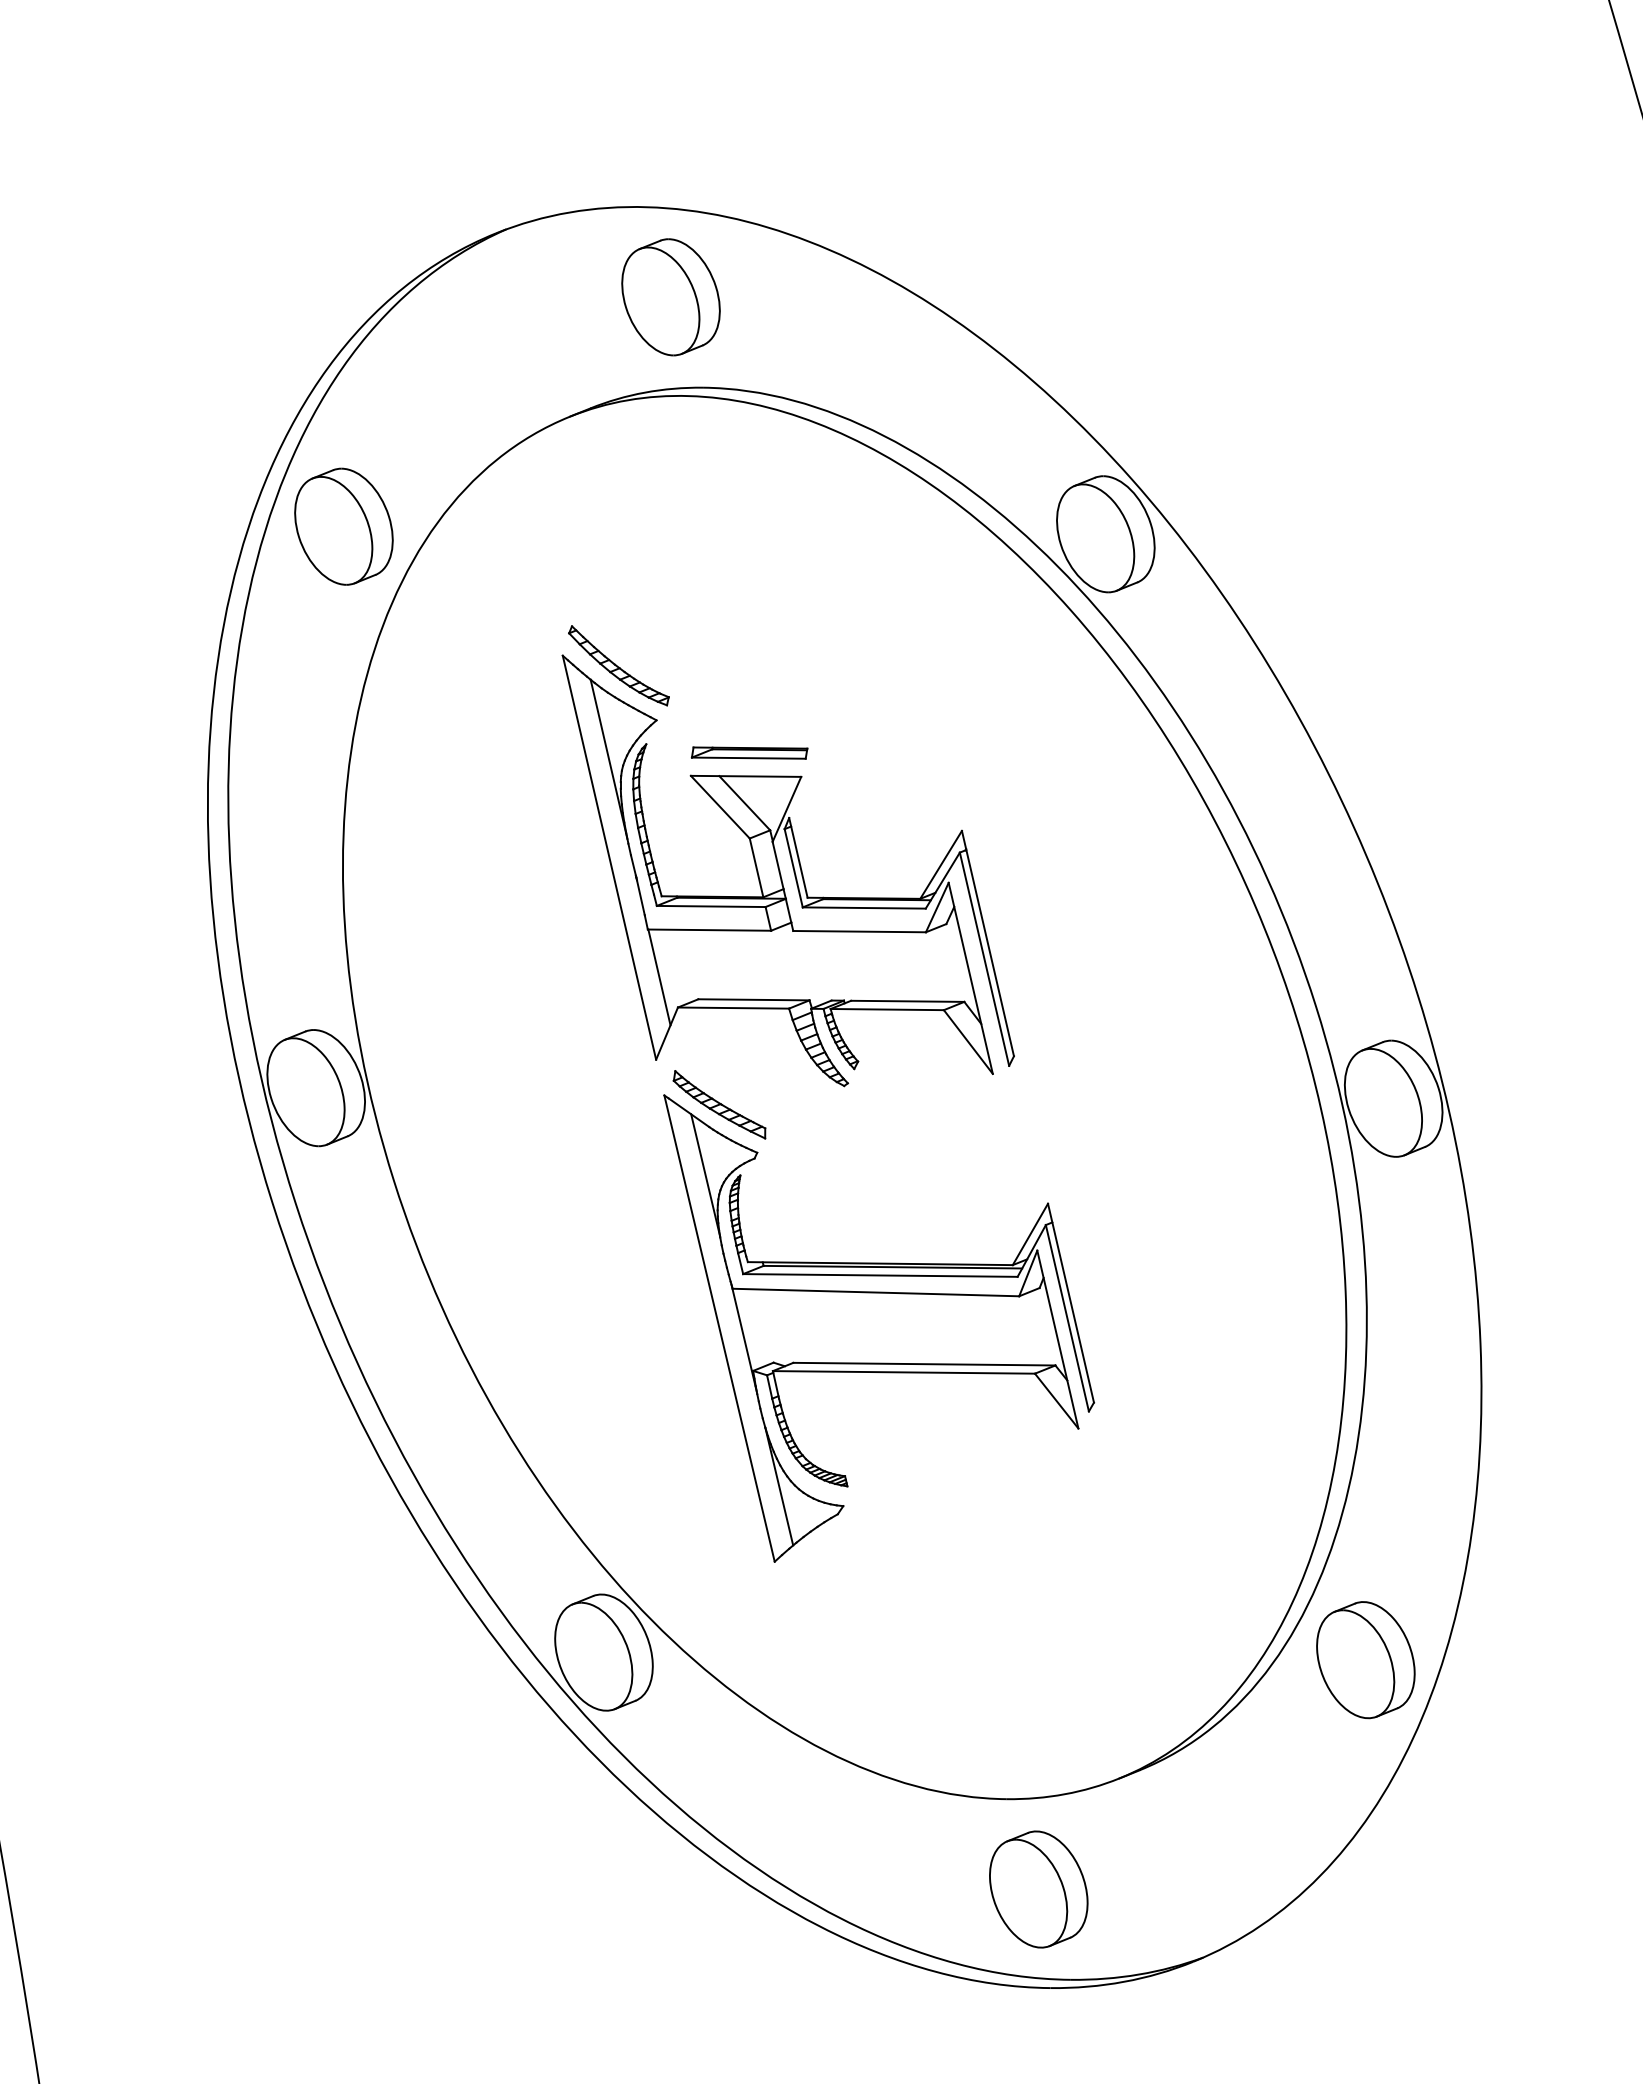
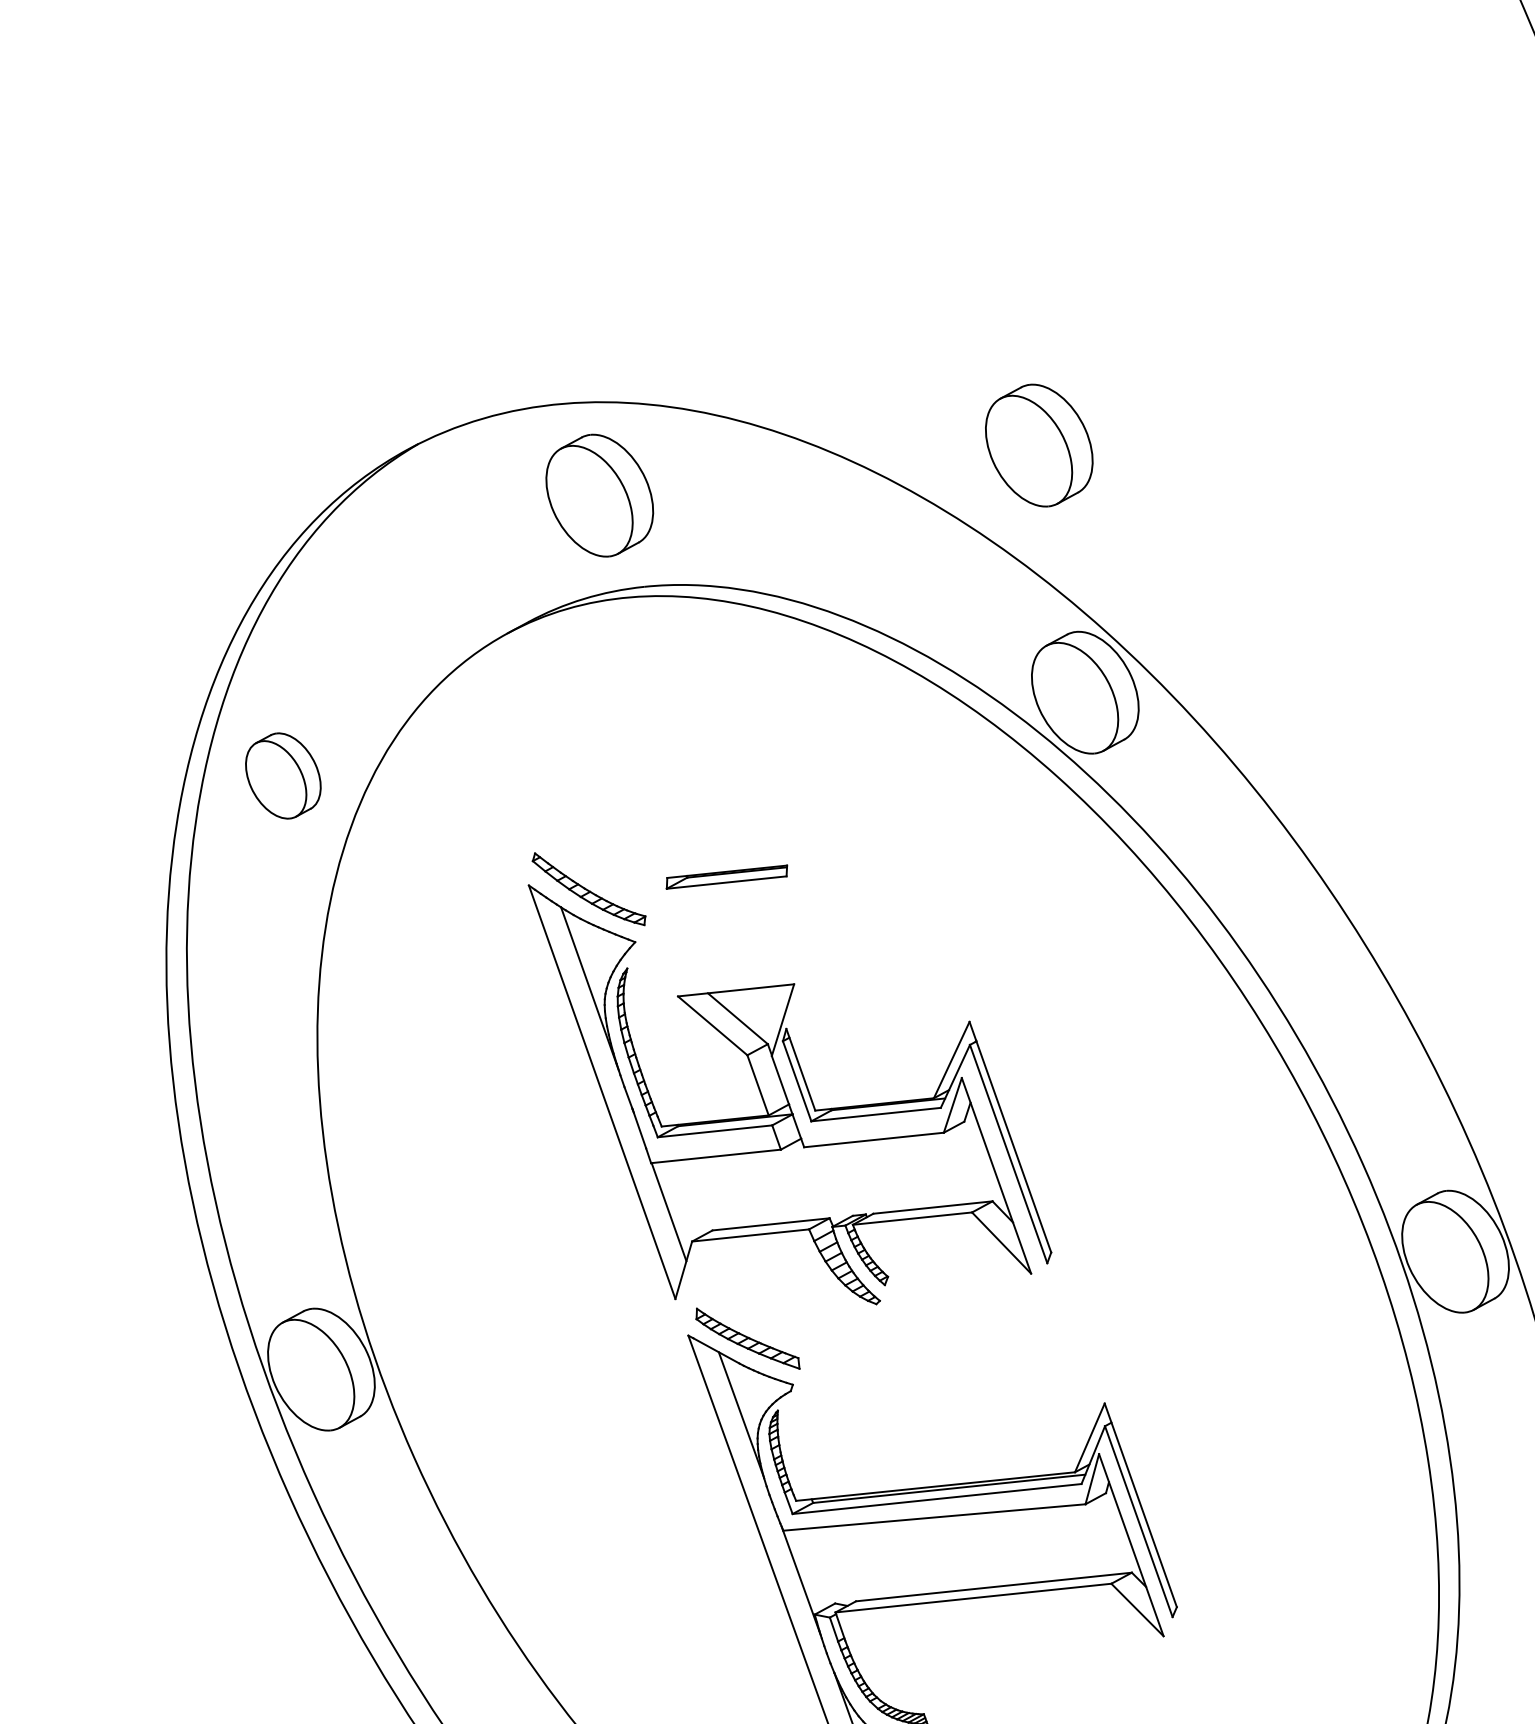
part: (1088, 297) -> (1038, 445), added
part: (343, 526) -> (282, 775), size x0.7
part: (749, 752) -> (726, 876), moved

